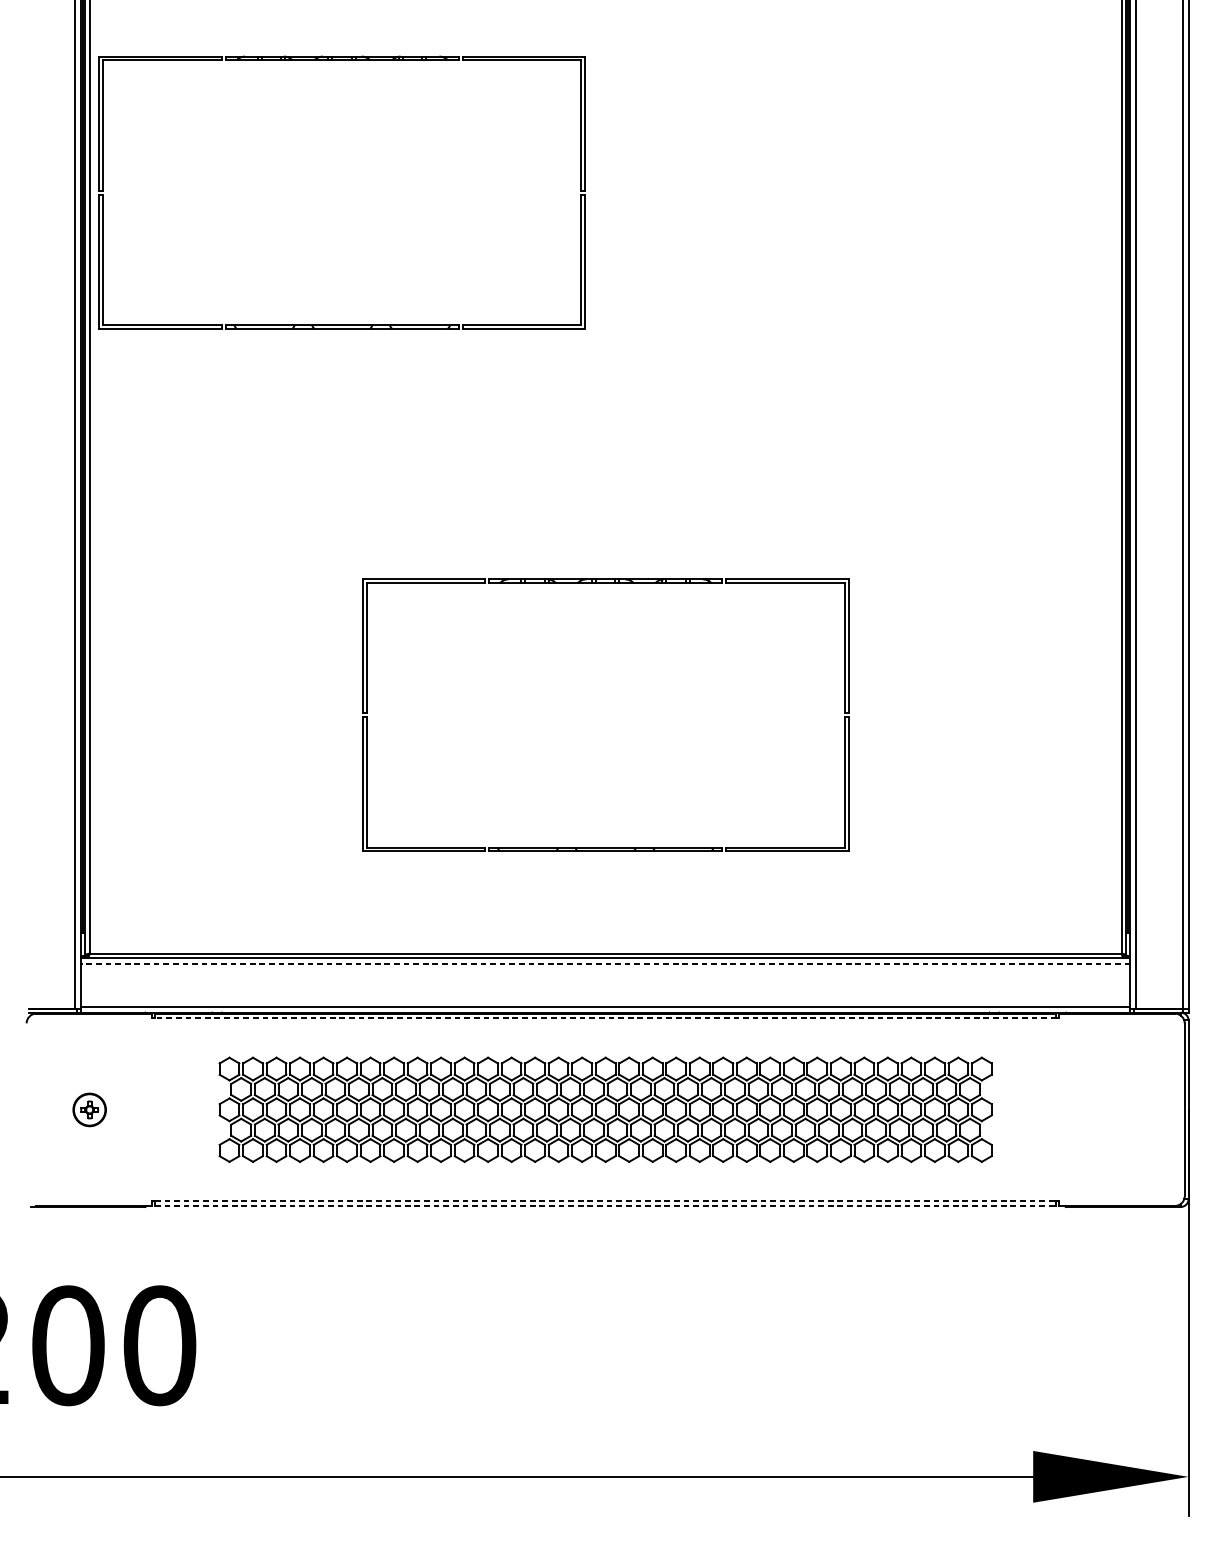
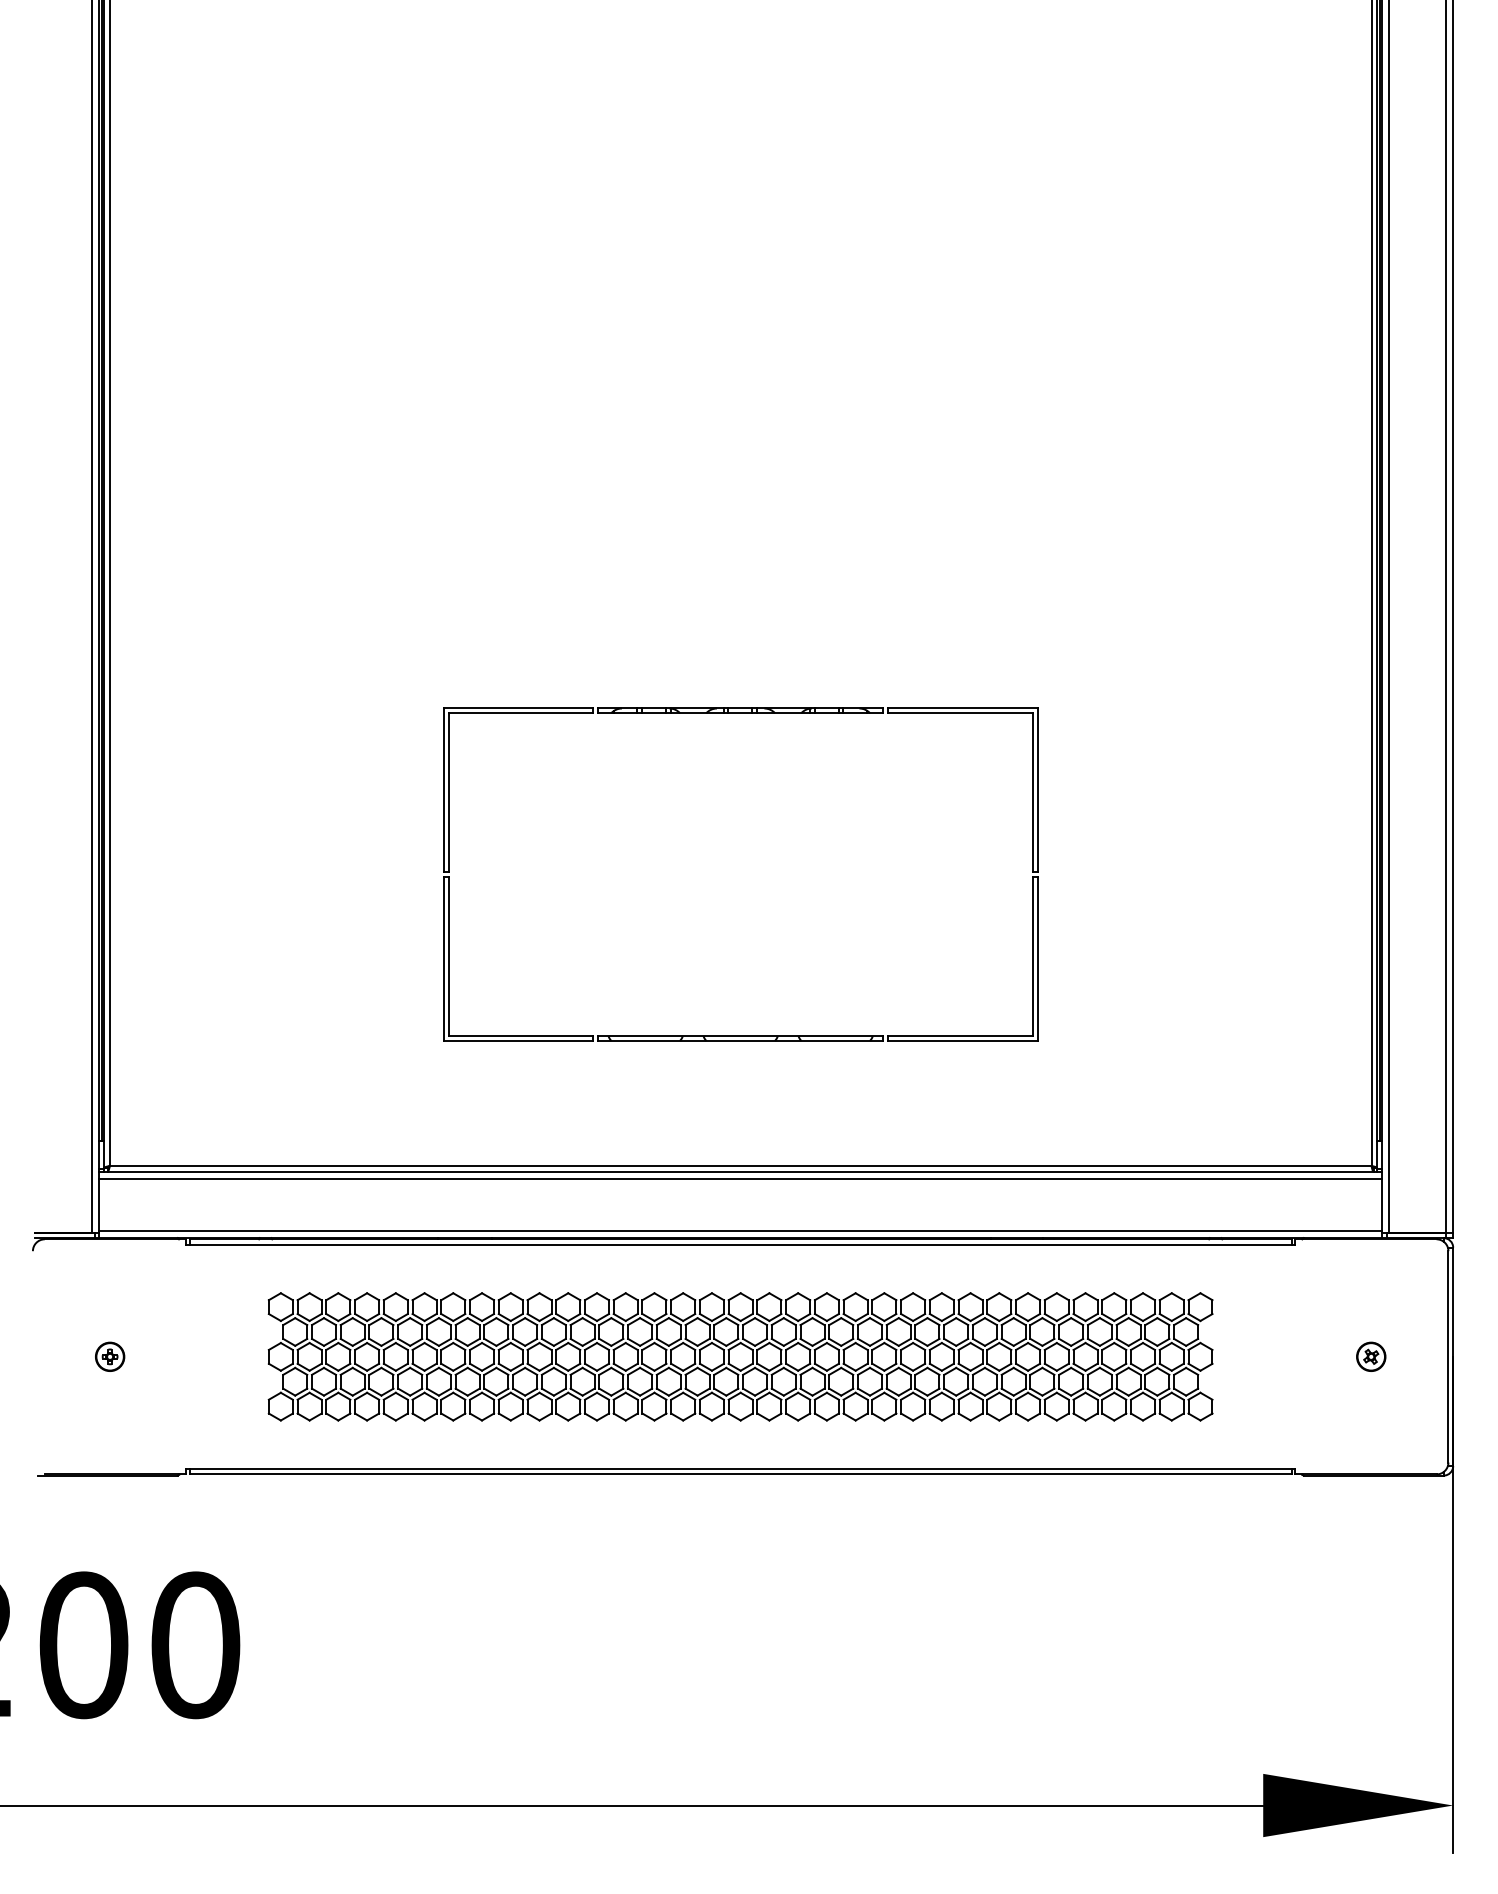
part: (342, 60) -> (418, 74), removed
line: (605, 963) -> (740, 1178), dashed -> solid
line: (605, 1018) -> (740, 1245), dashed -> solid
part: (90, 1109) -> (110, 1356), size x0.71
part: (1121, 1109) -> (1371, 1356), added
line: (606, 1201) -> (741, 1468), dashed -> solid
line: (606, 1206) -> (741, 1474), dashed -> solid

